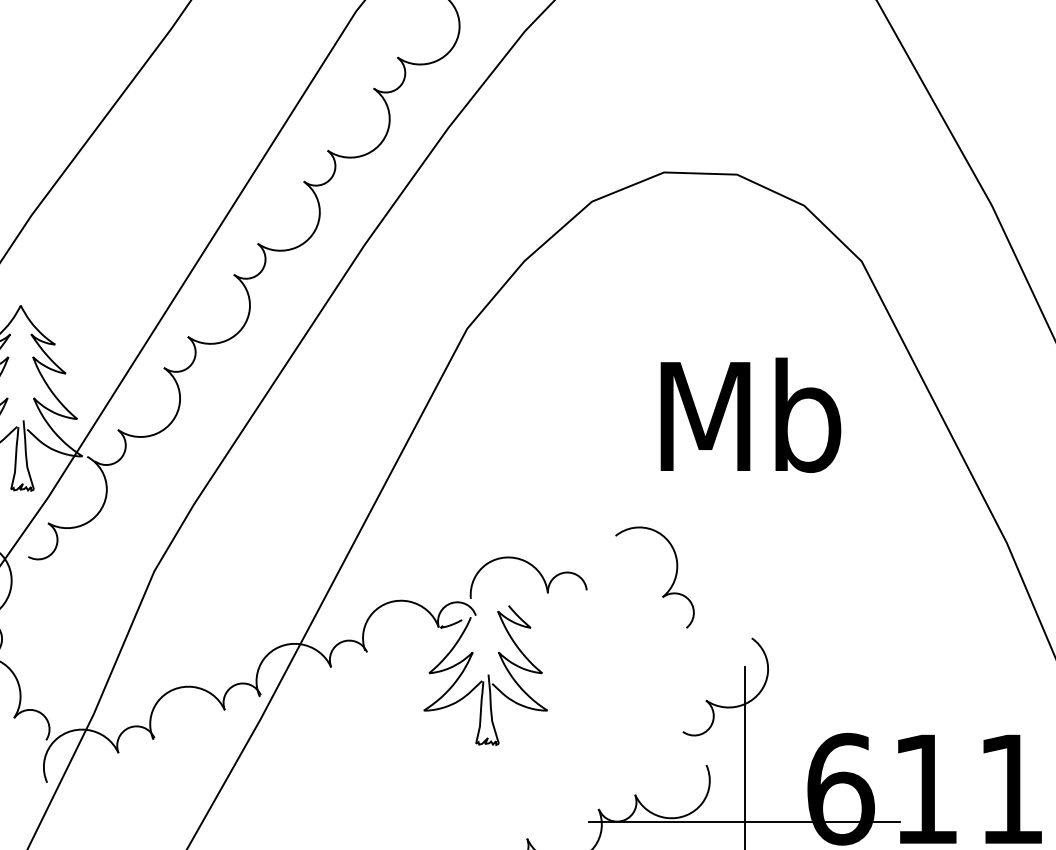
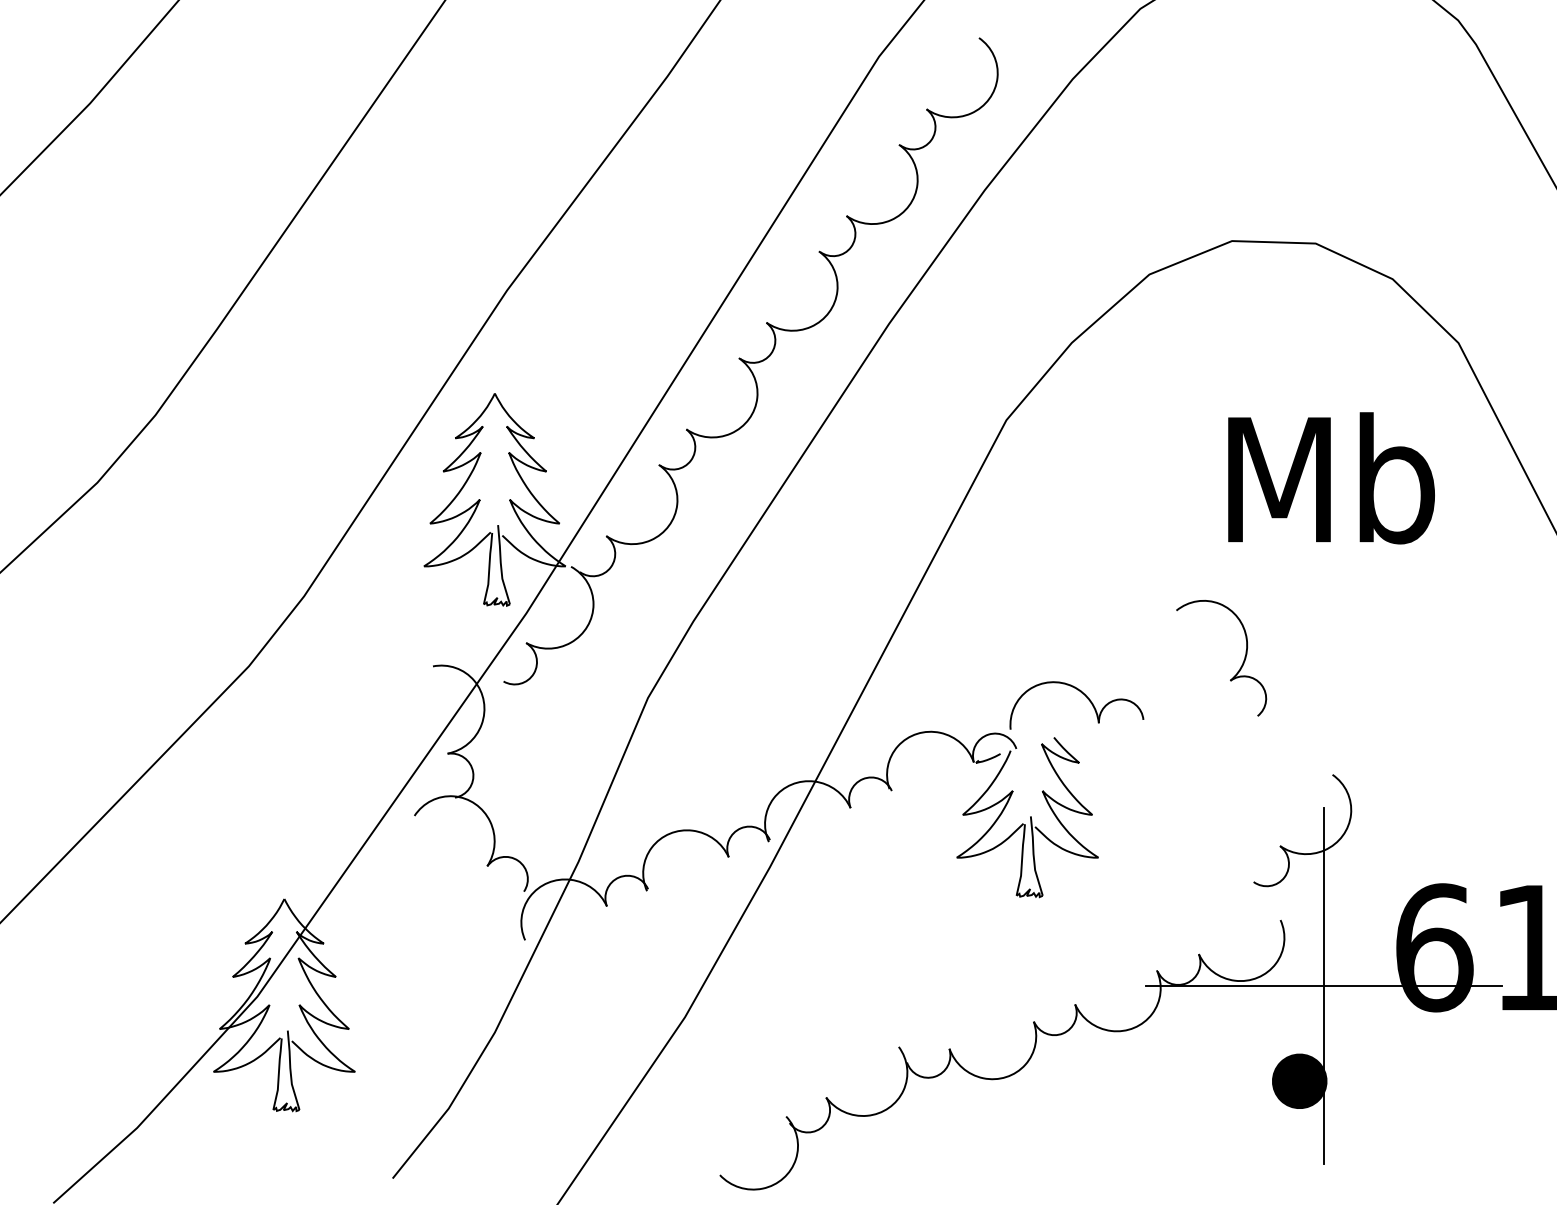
text: (750, 415) -> (1331, 478), moved
part: (670, 586) -> (1239, 668), moved

